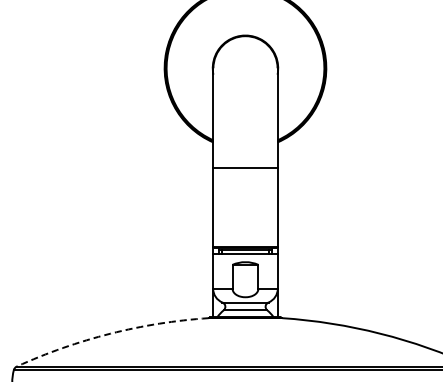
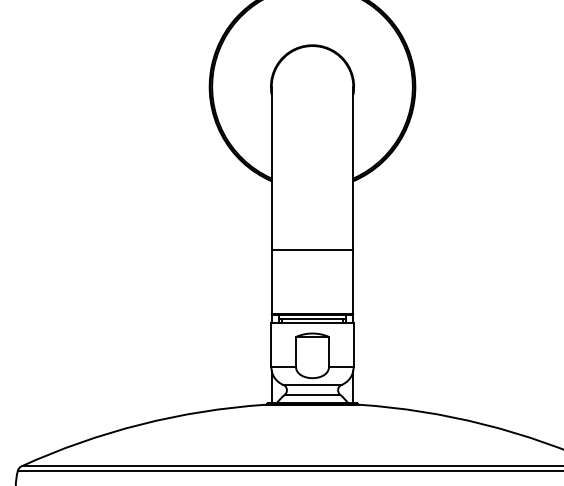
line: (245, 167) -> (312, 249), moved
arc: (110, 333) -> (140, 424), dashed -> solid

